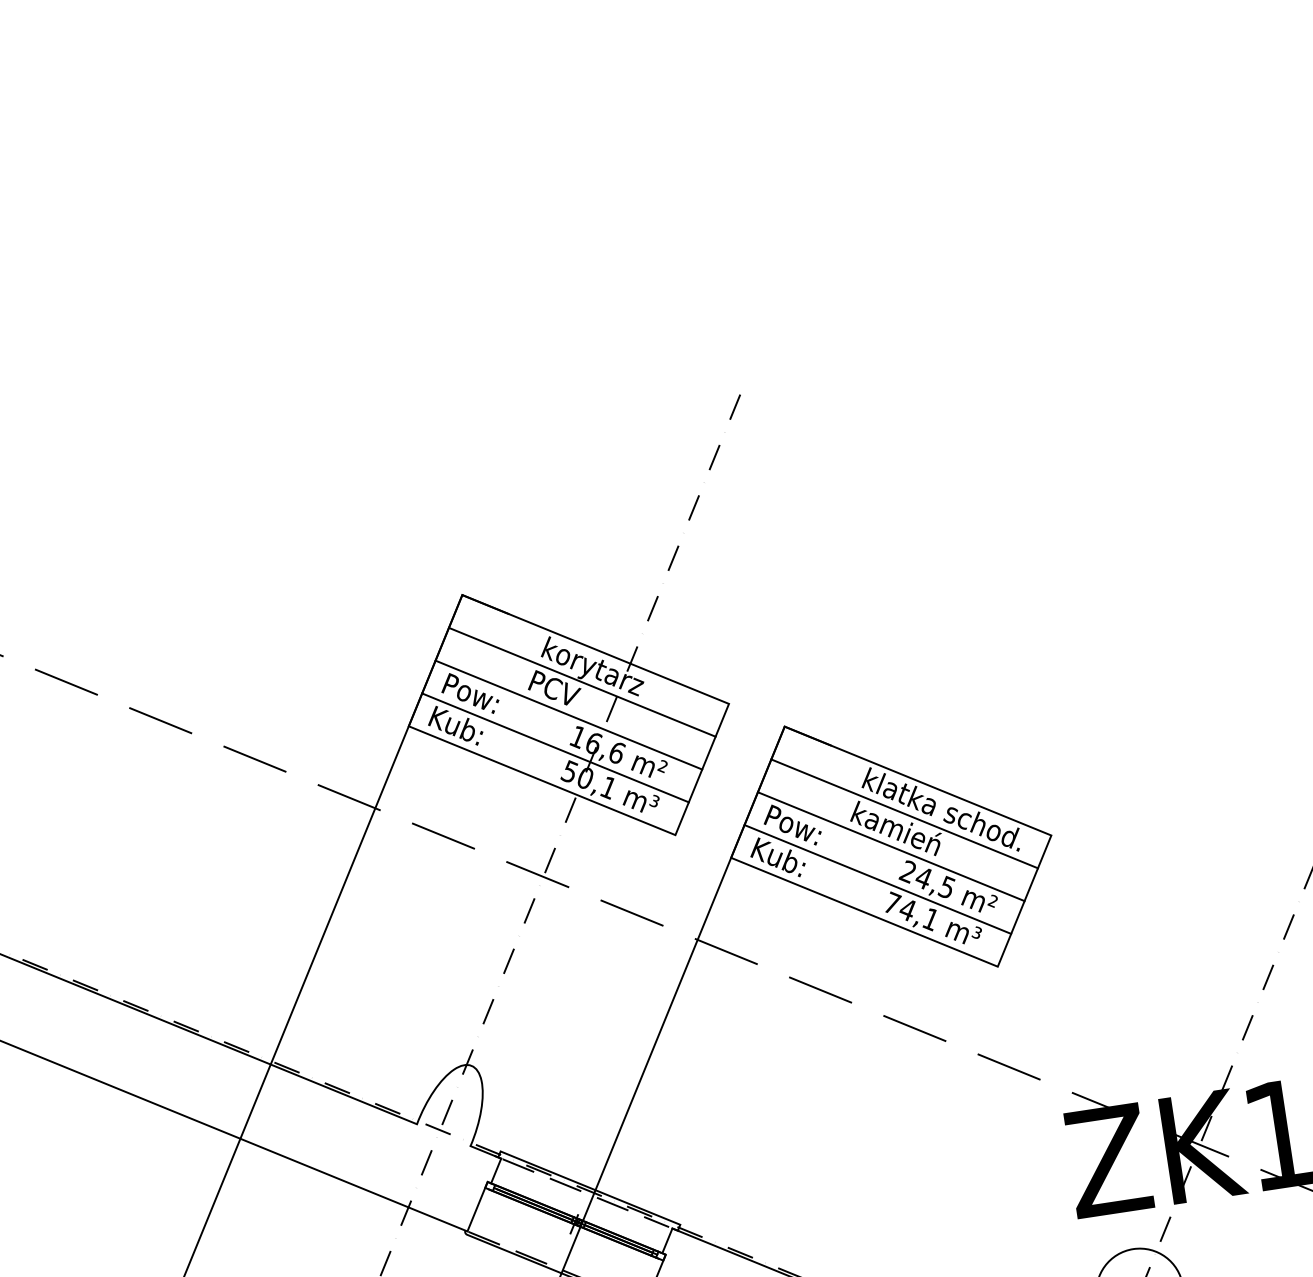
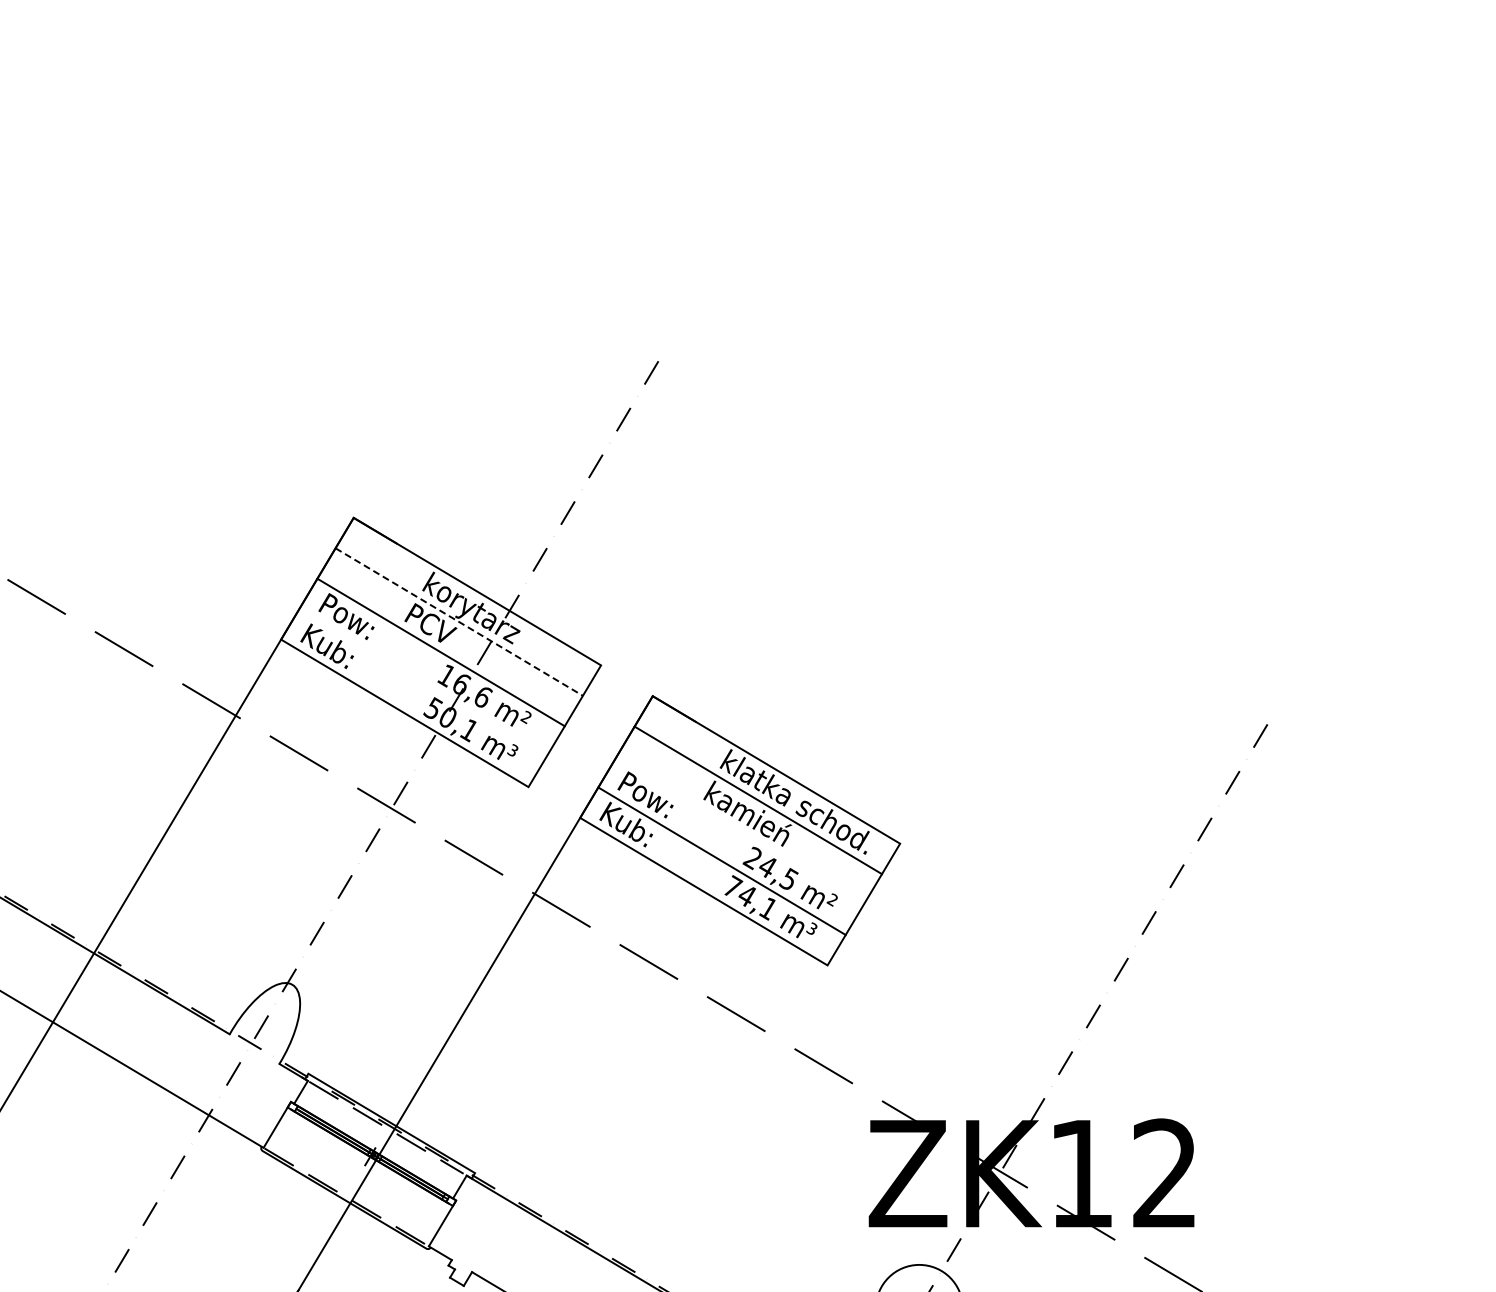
line: (582, 682) -> (459, 622), solid -> dashed
line: (554, 747) -> (422, 682), removed
line: (890, 846) -> (739, 830), removed

